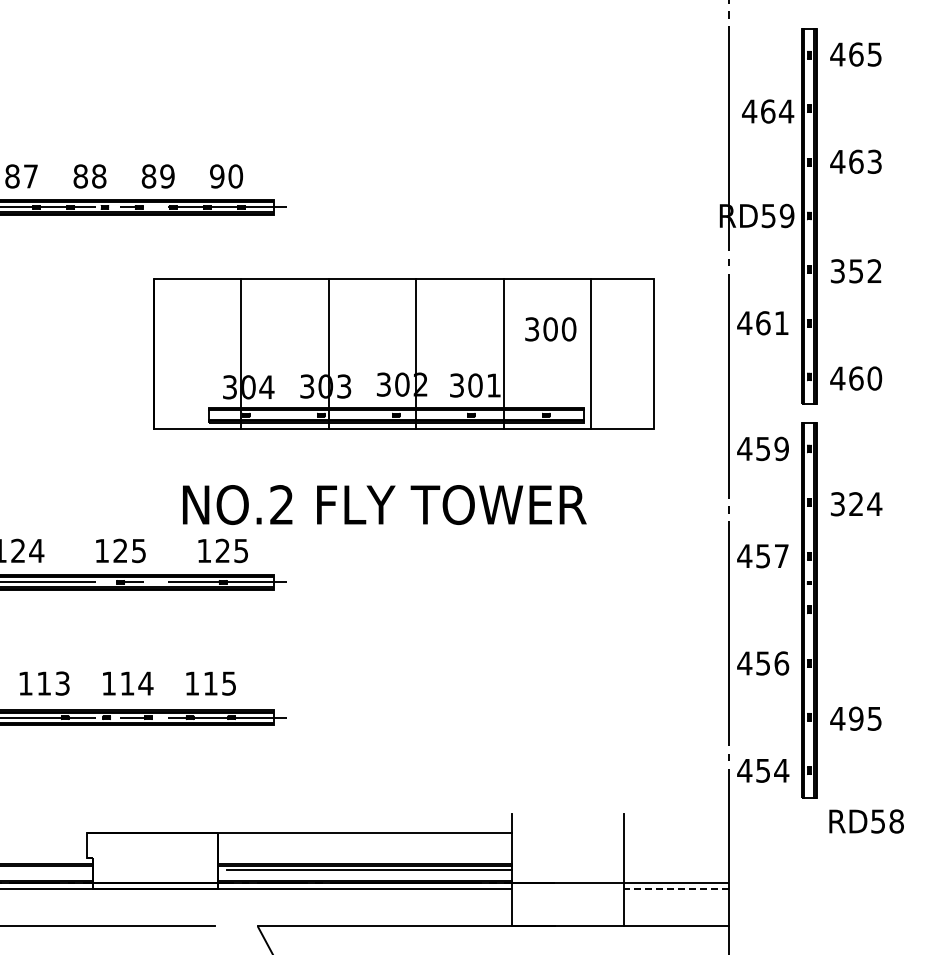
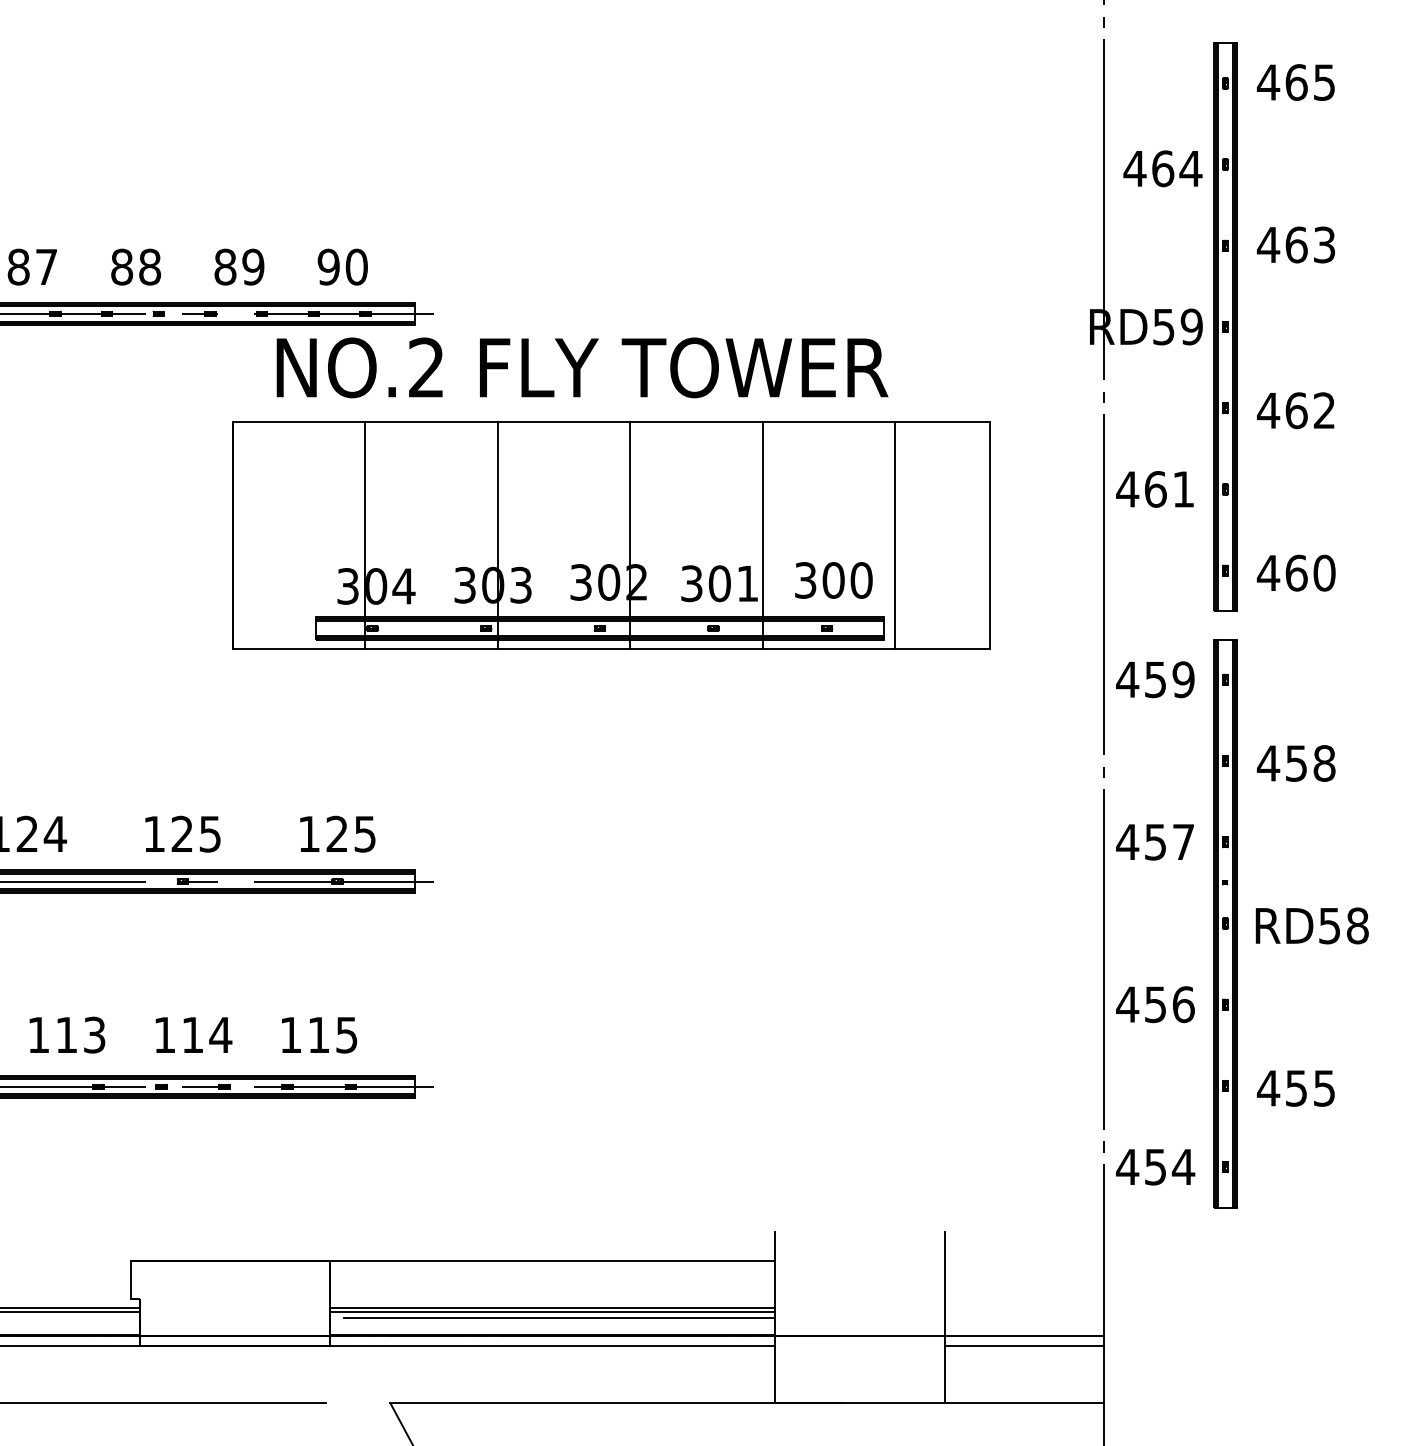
text: (846, 271) -> (1281, 411), 352 -> 462
text: (550, 329) -> (833, 580), moved
text: (384, 504) -> (582, 367), moved
text: (856, 504) -> (1296, 763), 324 -> 458
text: (856, 718) -> (1296, 1087), 495 -> 455
text: (866, 821) -> (1312, 925), moved
line: (676, 888) -> (1024, 1345), dashed -> solid

